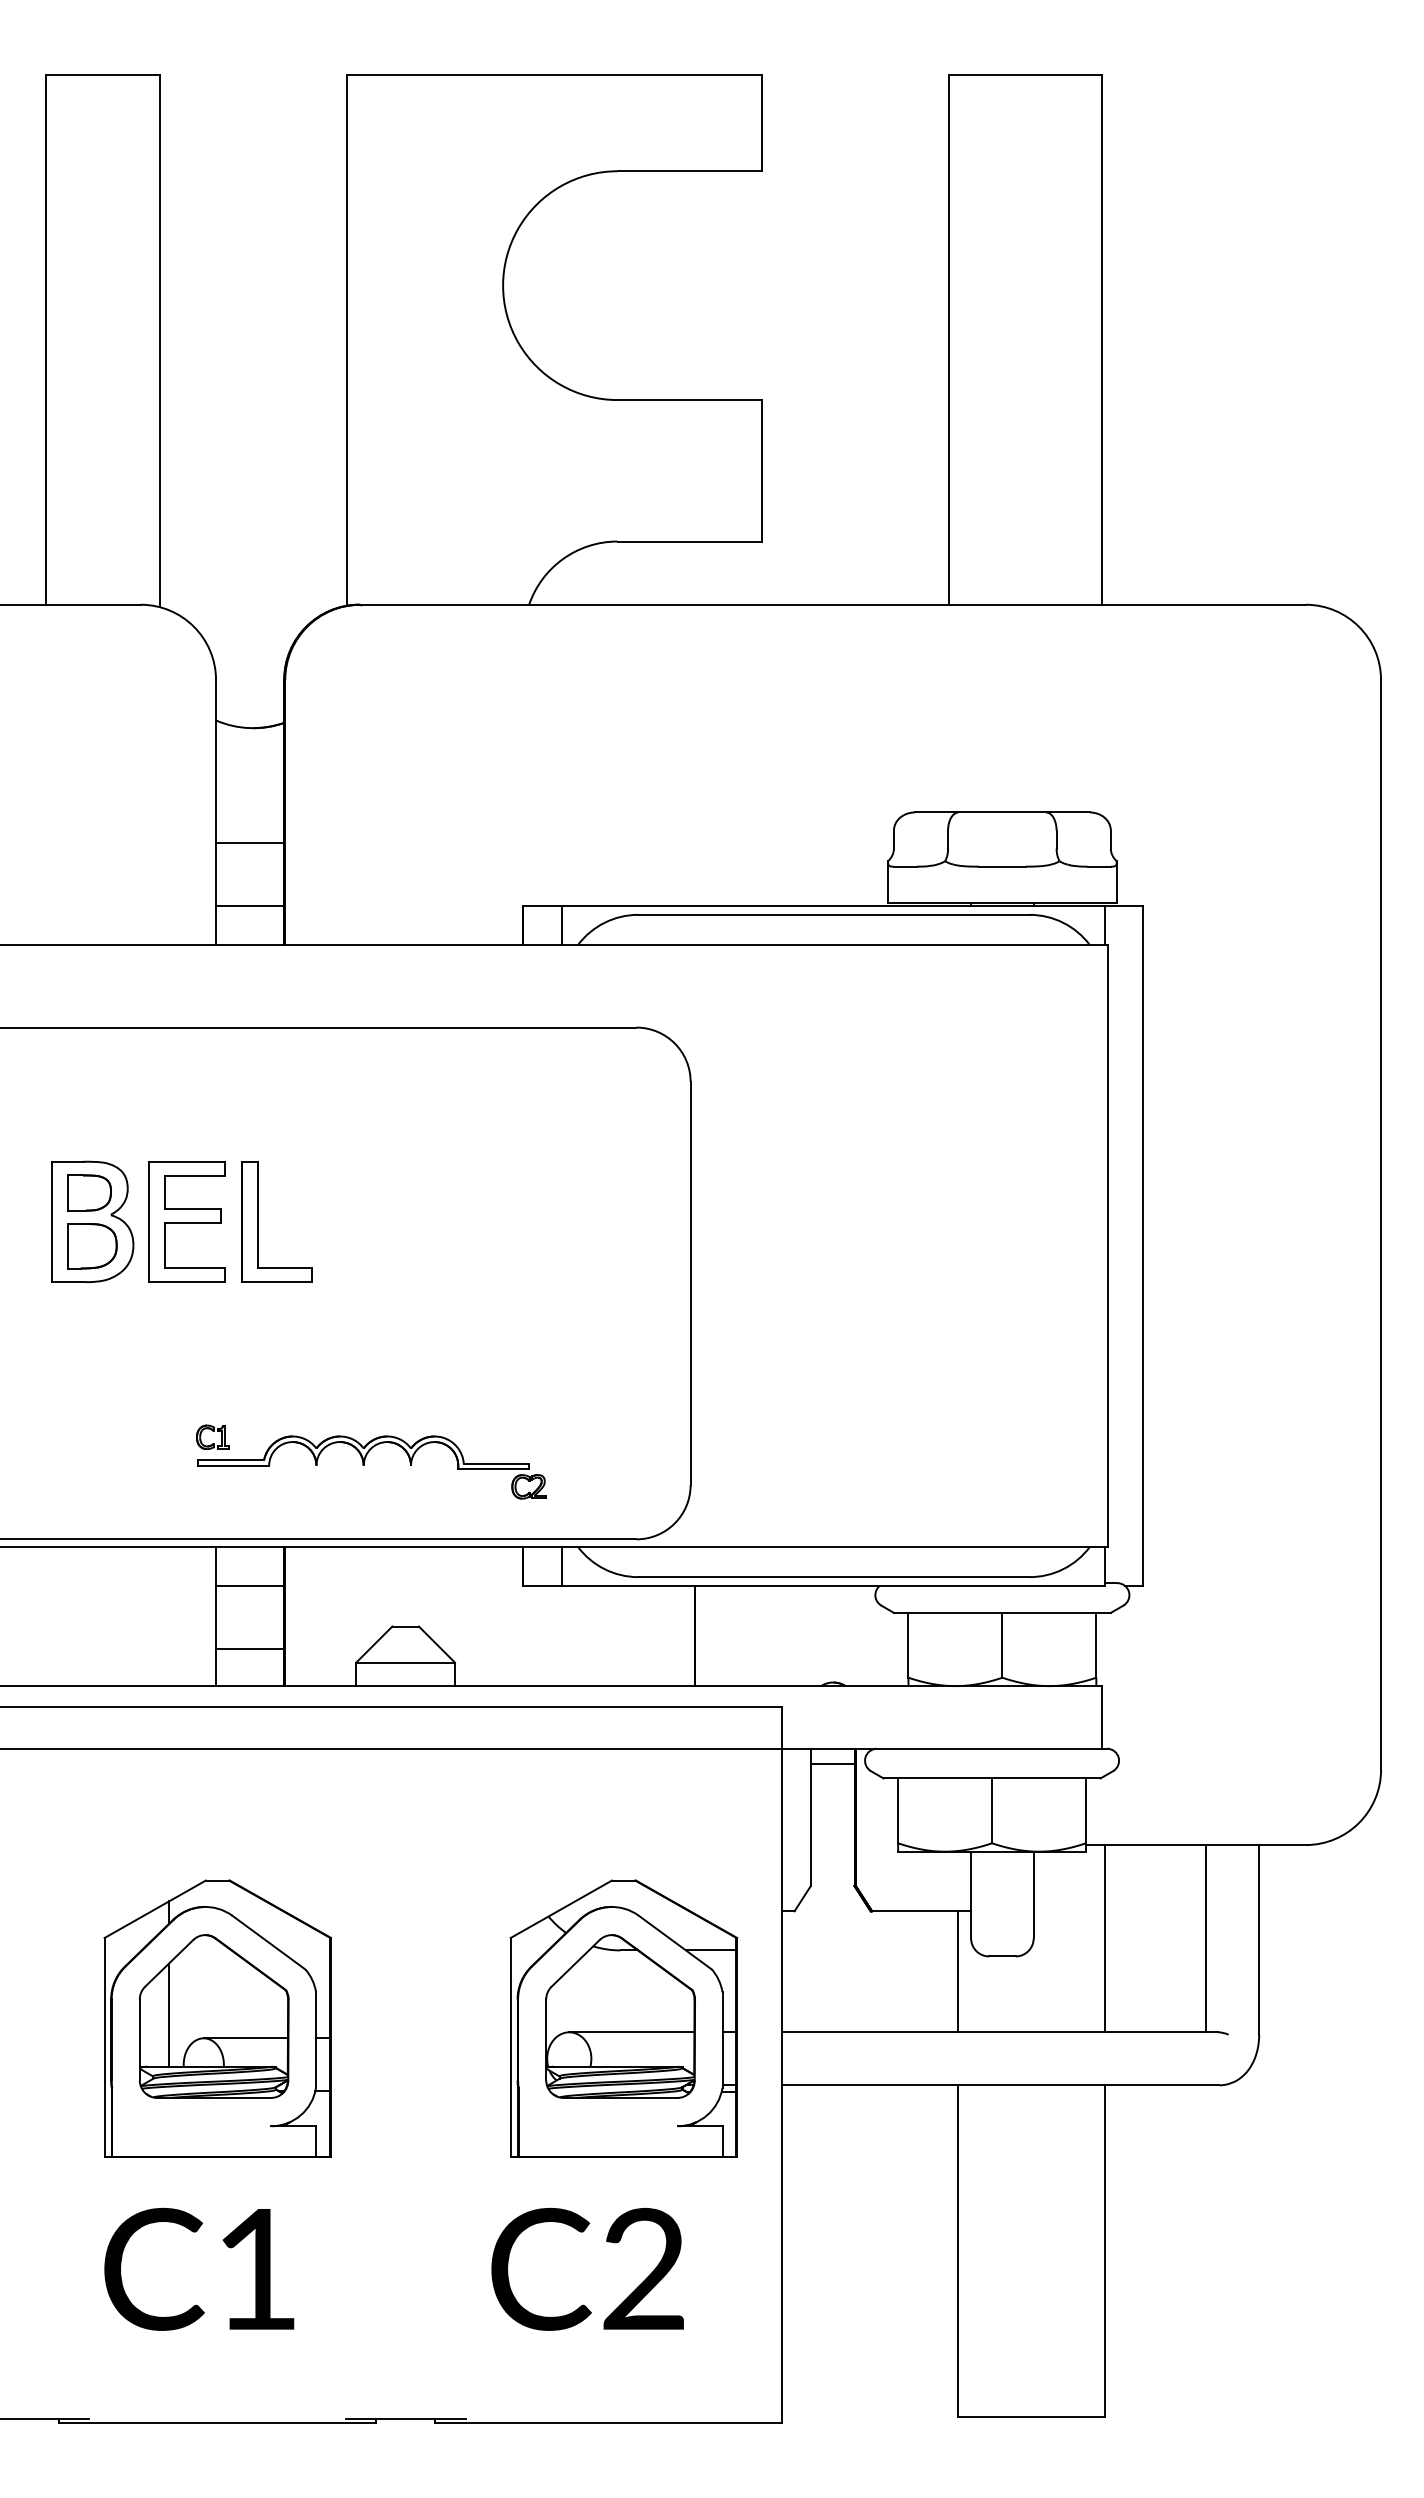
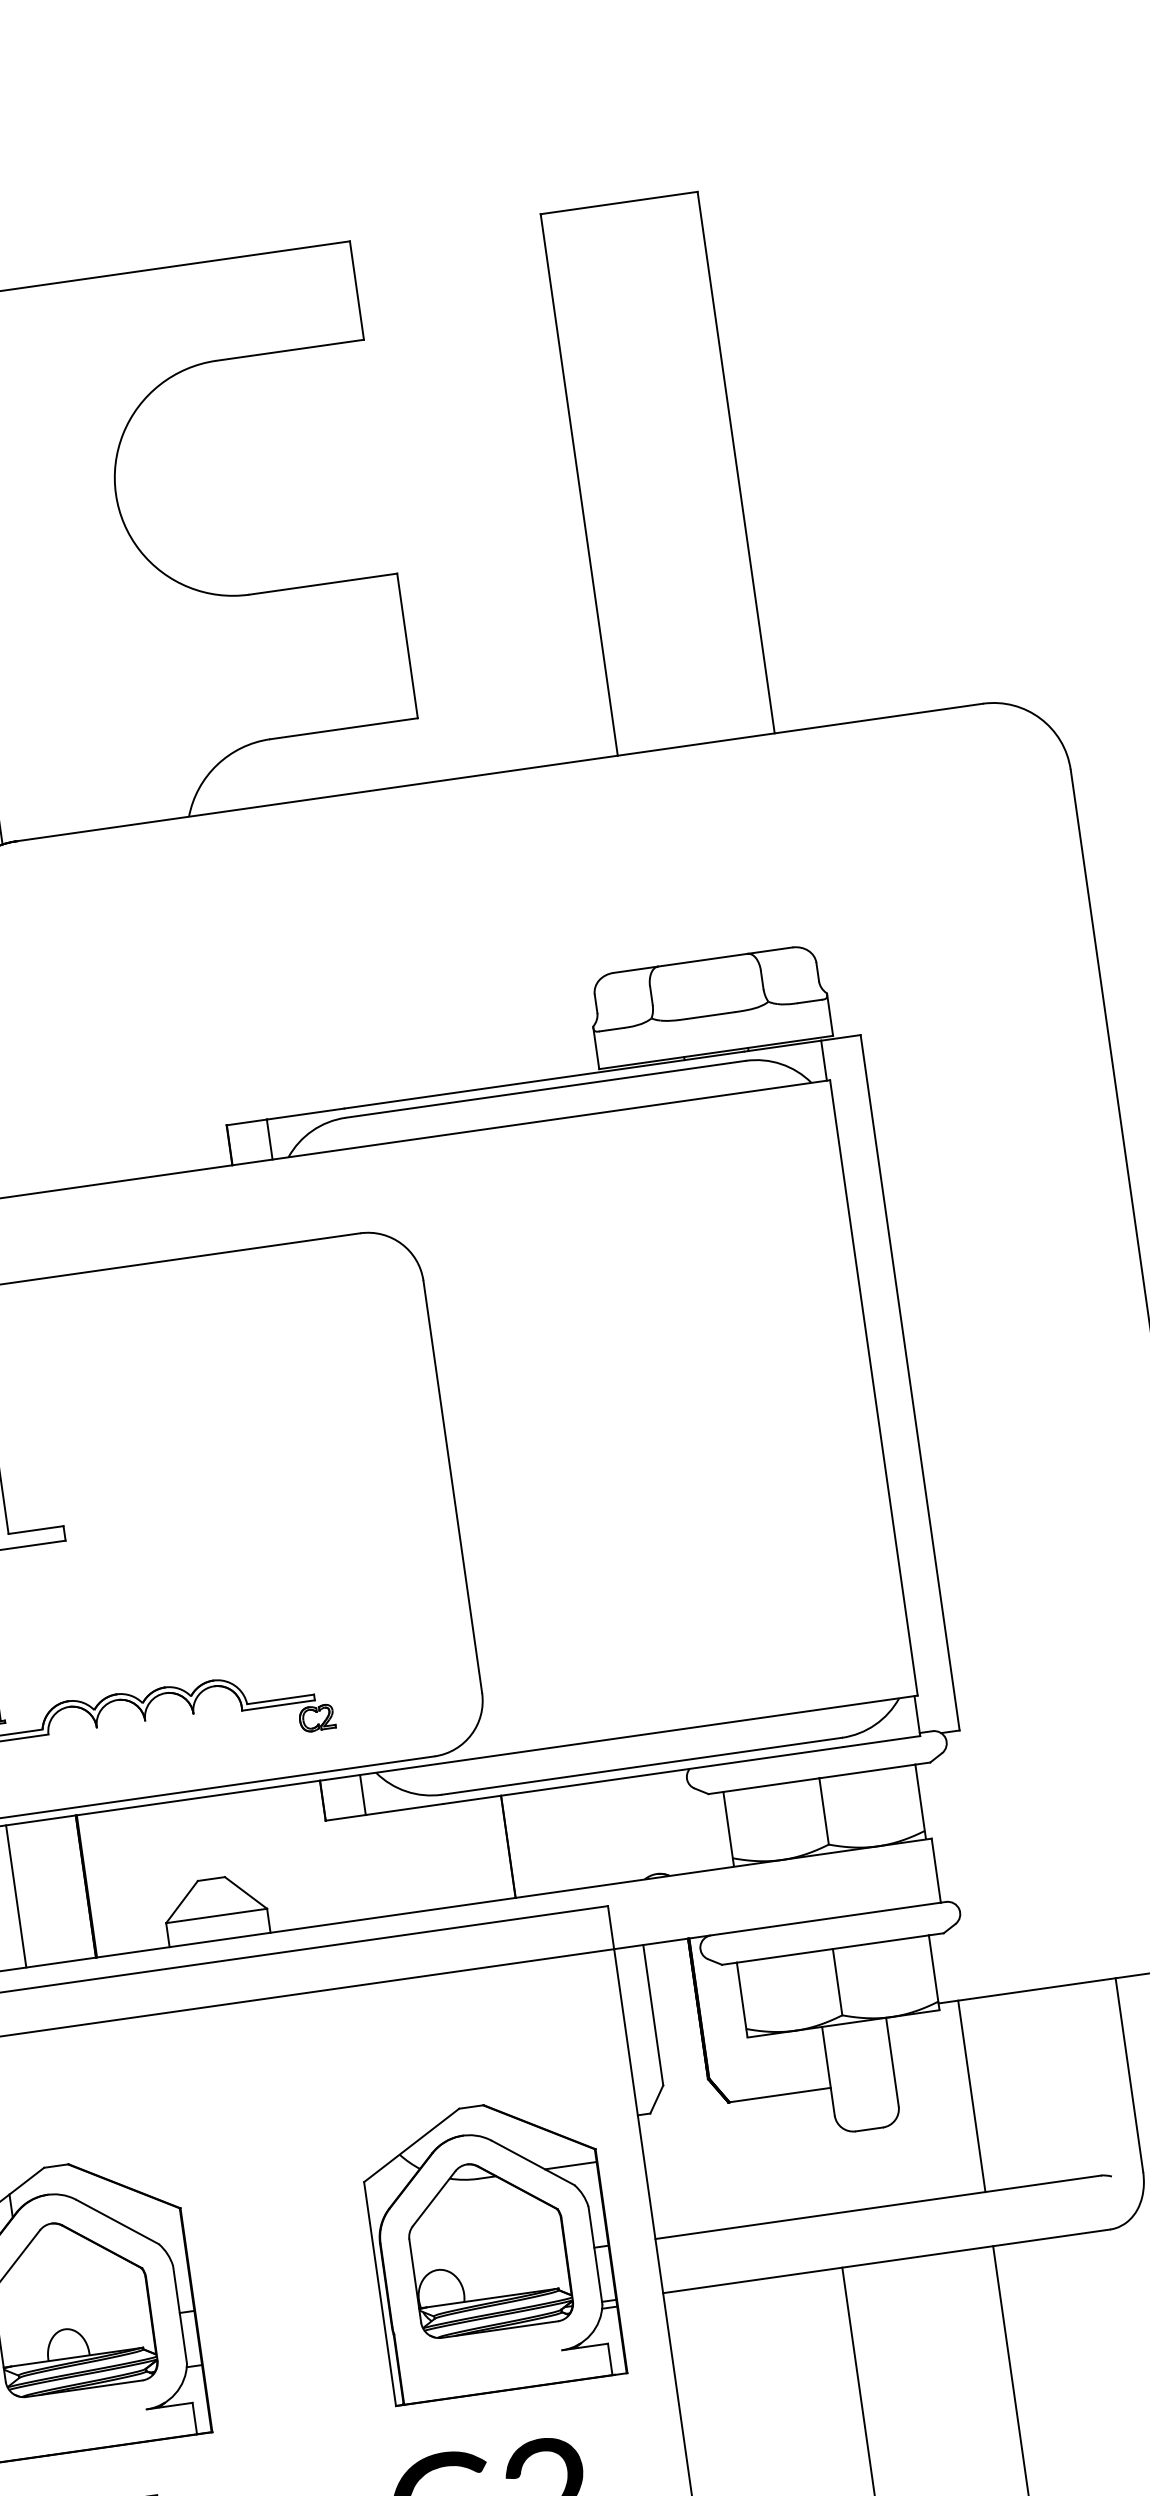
line: (250, 1586) -> (47, 1860), removed
line: (250, 1649) -> (56, 1925), removed
line: (832, 1763) -> (667, 1956), removed
line: (1206, 1938) -> (1075, 2081), removed
line: (957, 1971) -> (825, 2151), removed
line: (168, 2014) -> (25, 2310), removed
line: (631, 2032) -> (501, 2261), removed
line: (245, 2038) -> (107, 2323), removed

